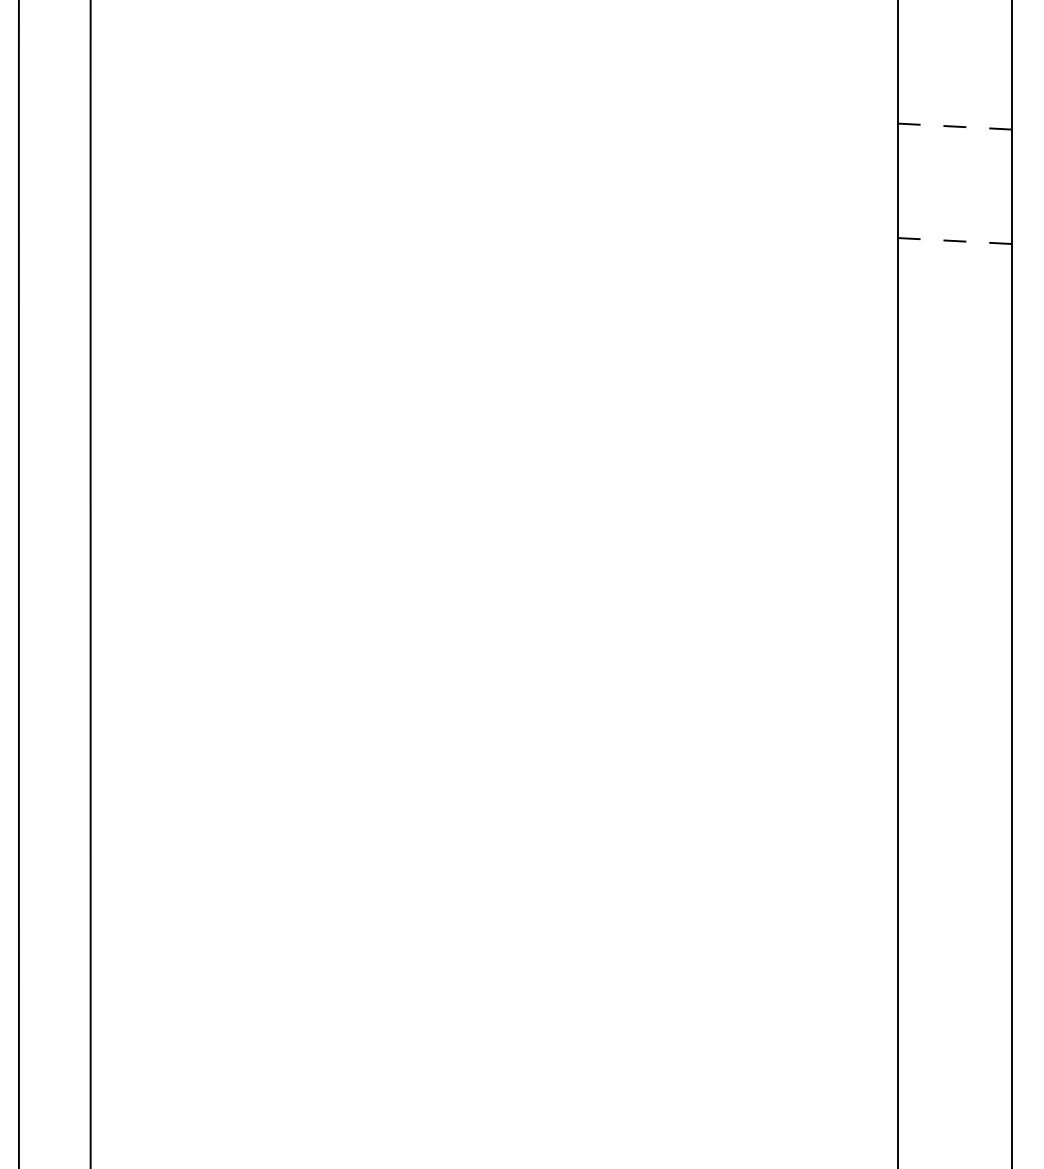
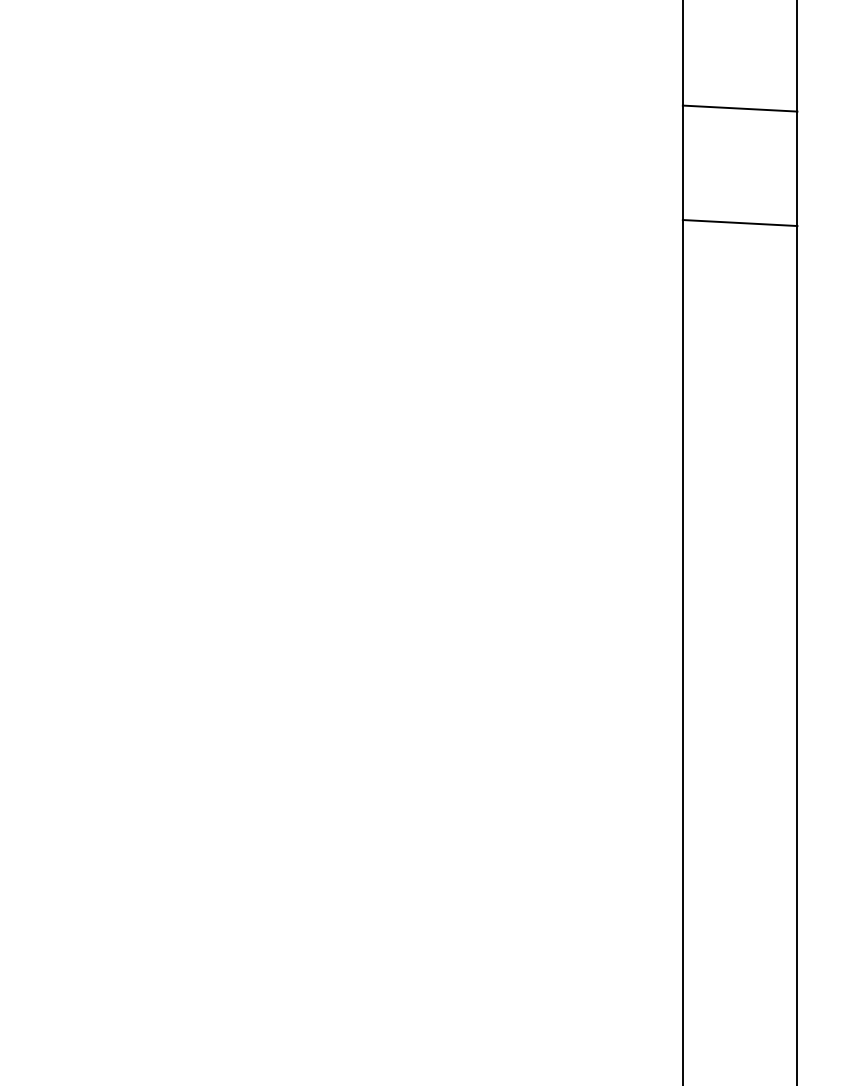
line: (954, 126) -> (739, 108), dashed -> solid
line: (954, 241) -> (739, 223), dashed -> solid

